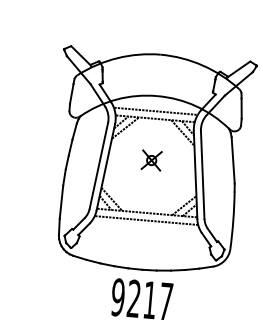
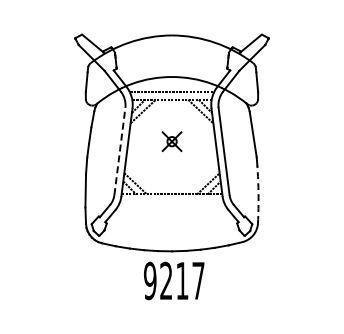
line: (98, 165) -> (119, 151), solid -> dashed
line: (147, 220) -> (172, 201), removed
arc: (233, 220) -> (258, 194), solid -> dashed

